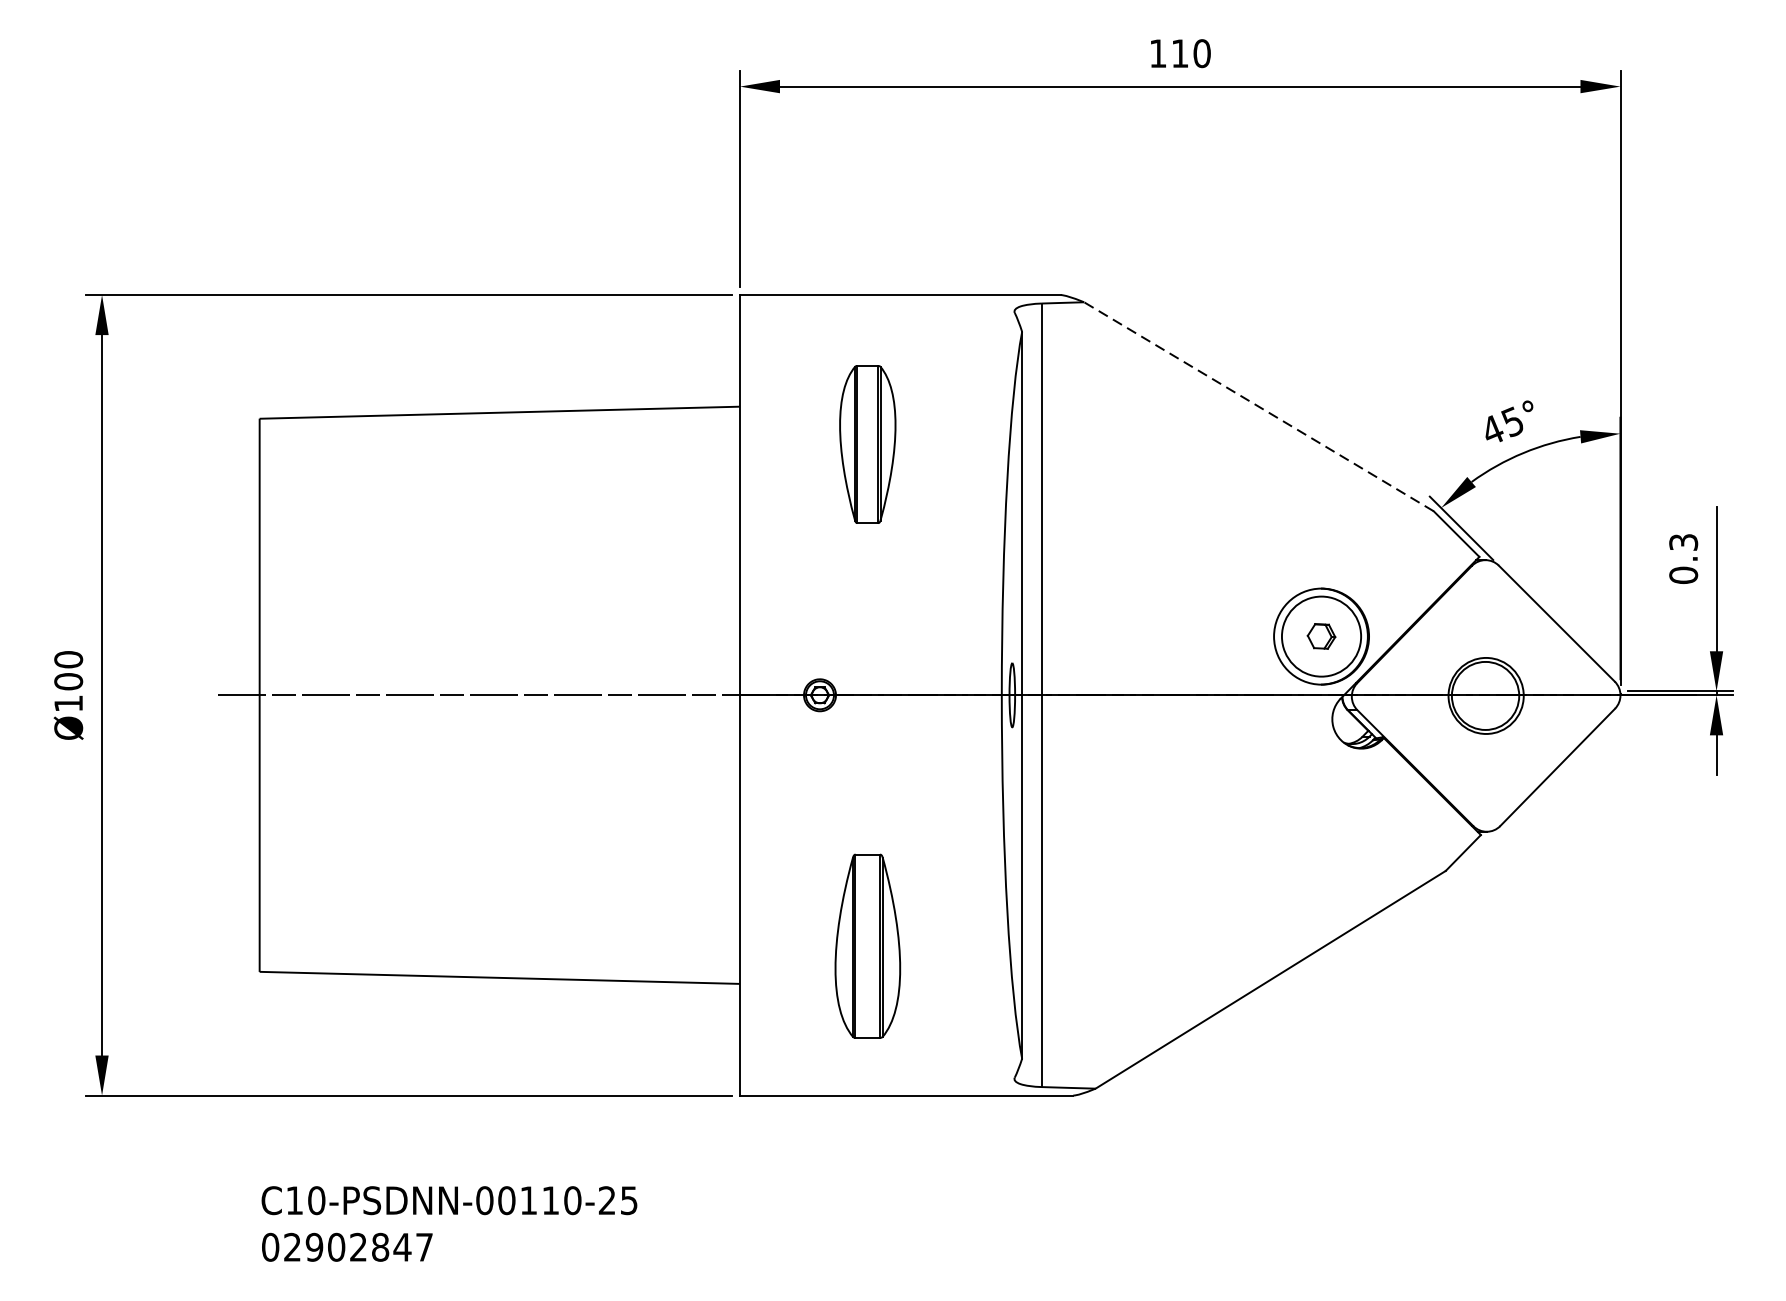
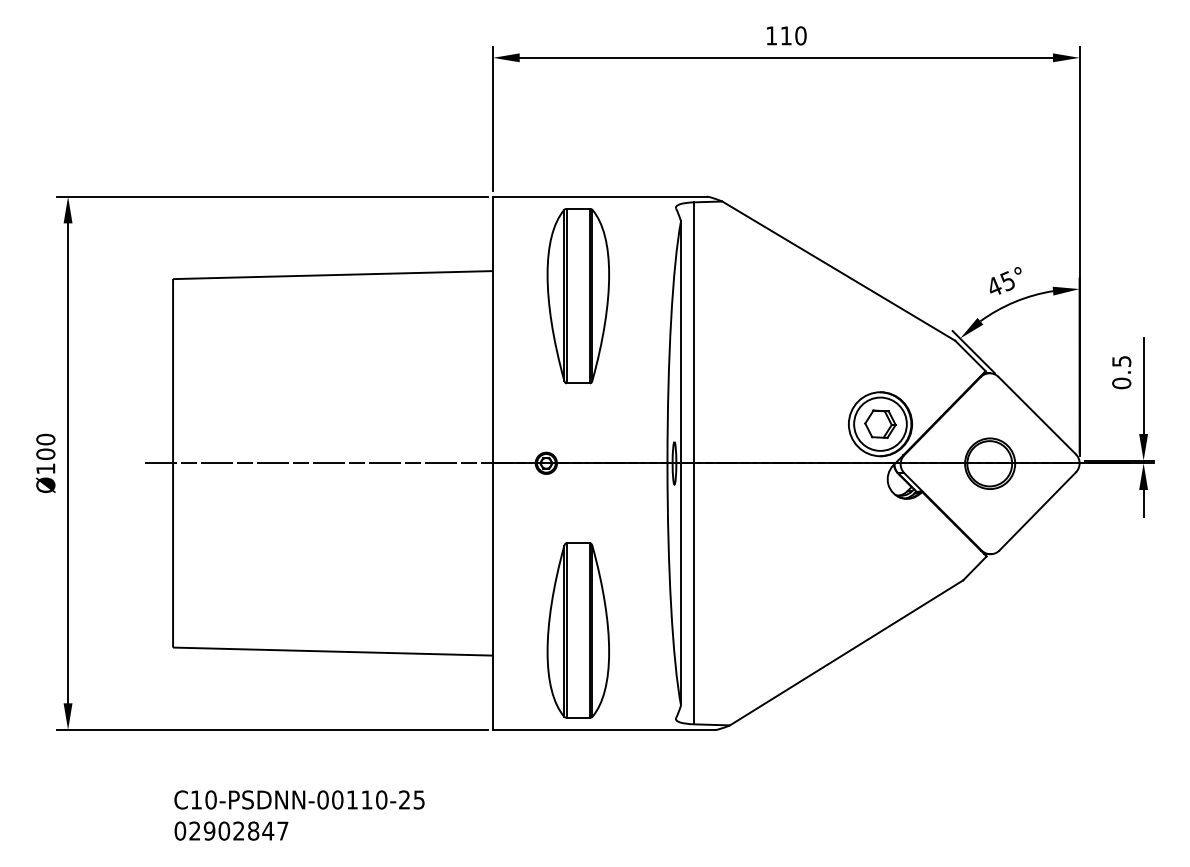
line: (1258, 407) -> (838, 271), dashed -> solid
part: (866, 444) -> (577, 296), size x1.67
text: (1683, 542) -> (1121, 361), 0.3 -> 0.5
part: (1321, 635) -> (880, 423), size x1.67
part: (866, 946) -> (577, 630), size x1.43

